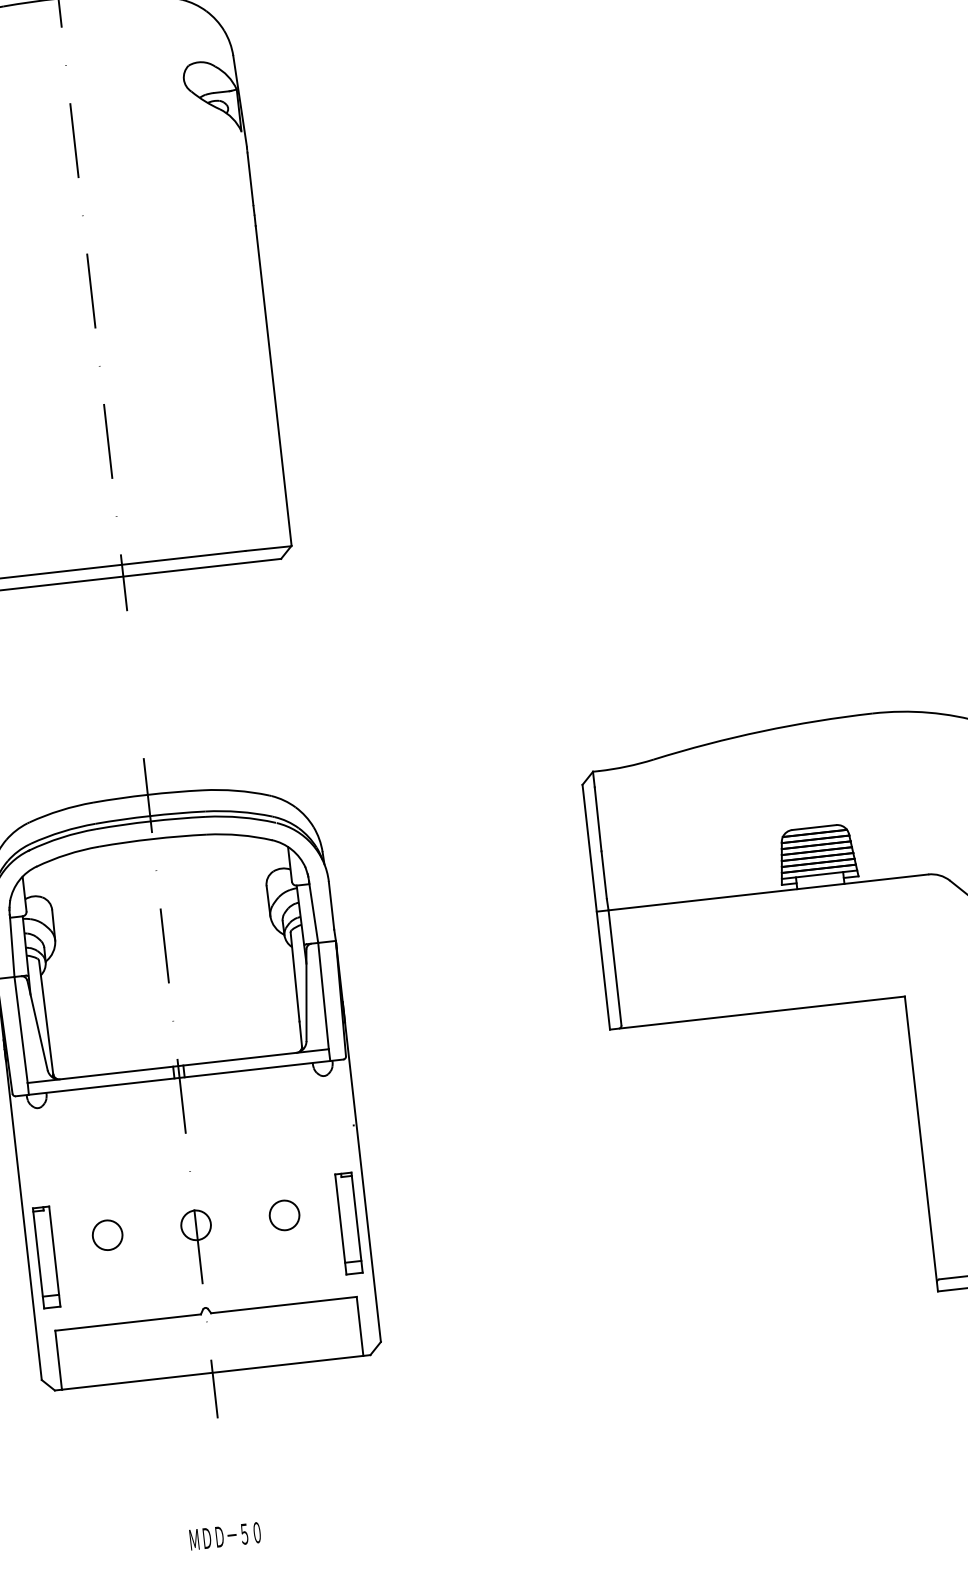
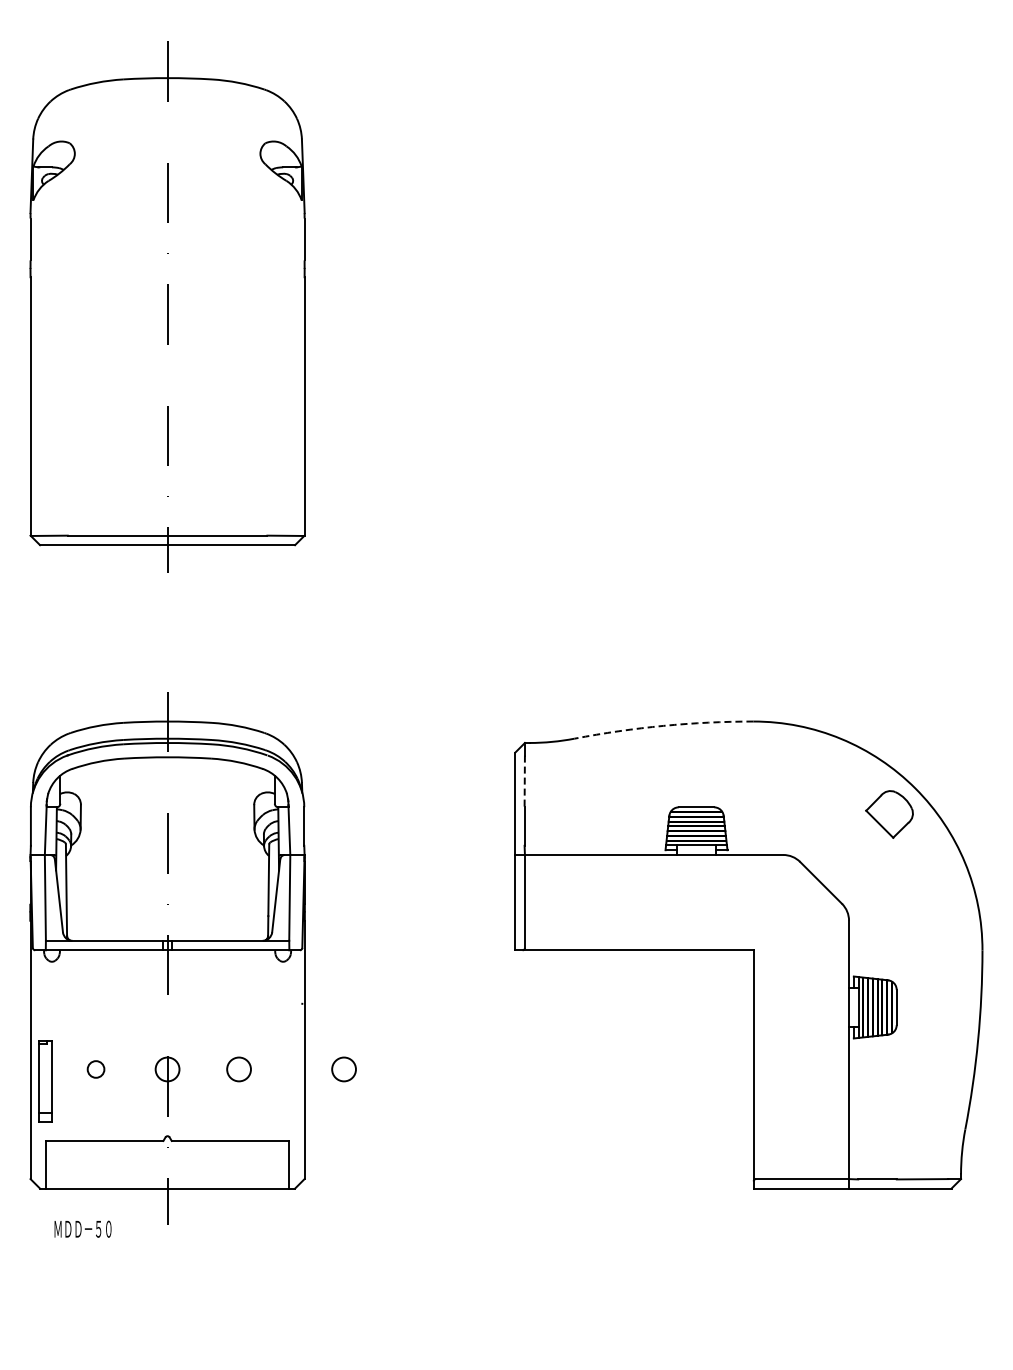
arc: (762, 730) -> (663, 725), solid -> dashed
line: (597, 819) -> (524, 781), solid -> dashed
circle: (413, 1200) -> (343, 1069), added
part: (348, 1223) -> (289, 1081), removed
circle: (106, 1235) -> (95, 1069), size x0.7
text: (224, 1535) -> (82, 1228), moved

